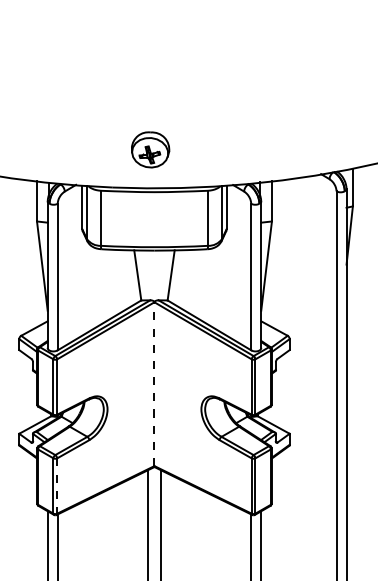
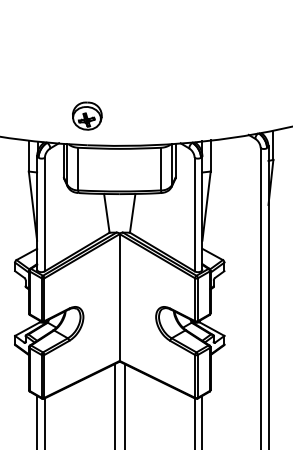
part: (150, 149) -> (87, 115), moved
line: (154, 384) -> (119, 297), dashed -> solid
line: (57, 486) -> (44, 376), dashed -> solid

